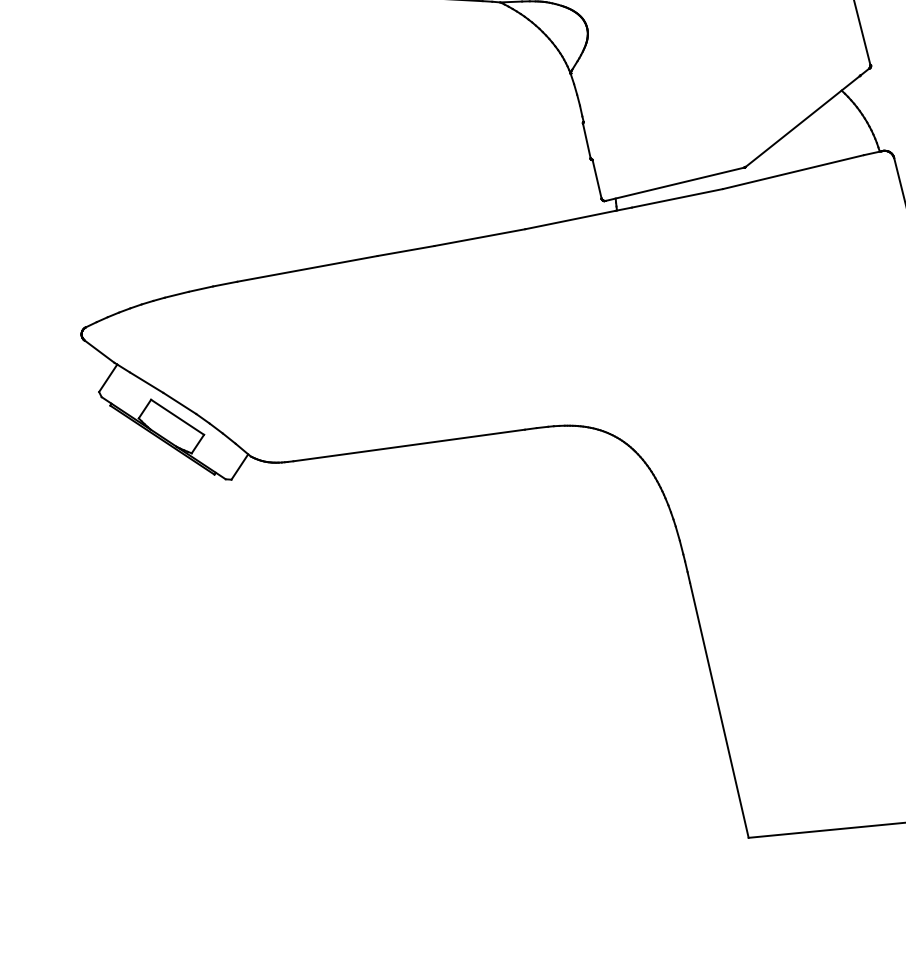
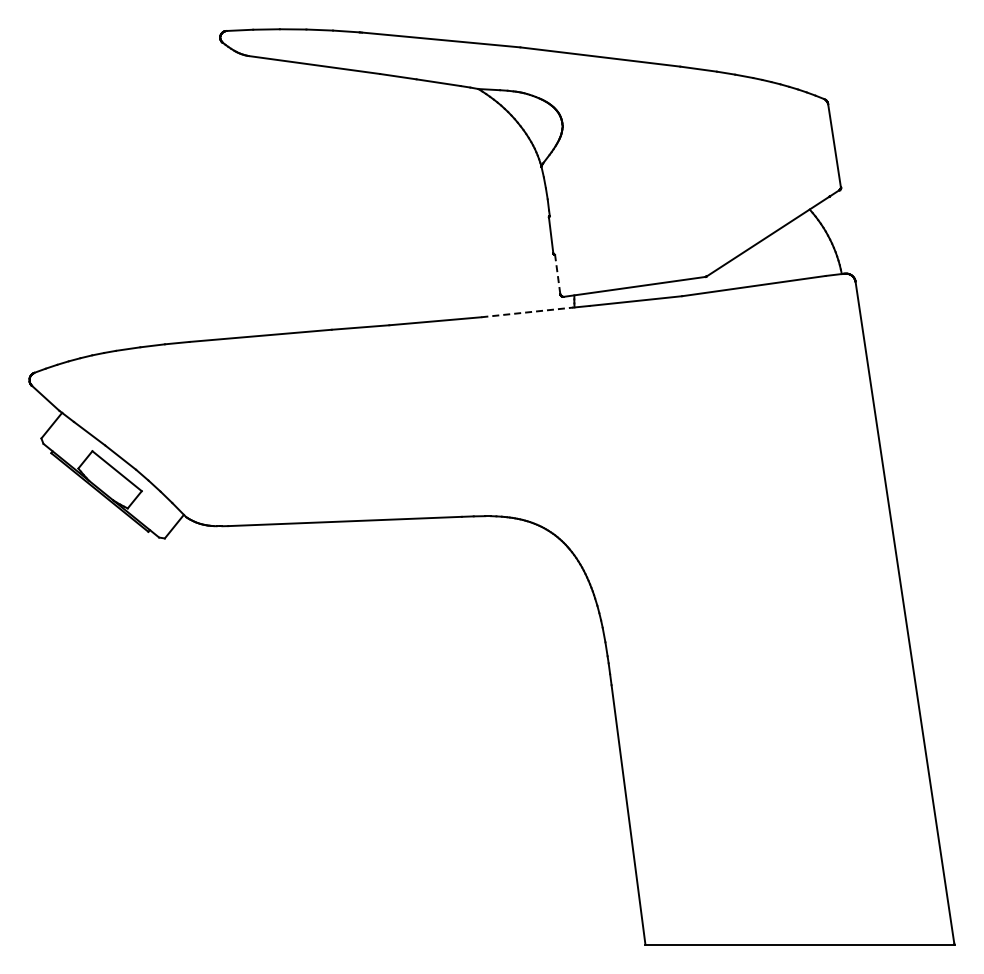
line: (596, 179) -> (557, 274), solid -> dashed
line: (570, 220) -> (527, 312), solid -> dashed

